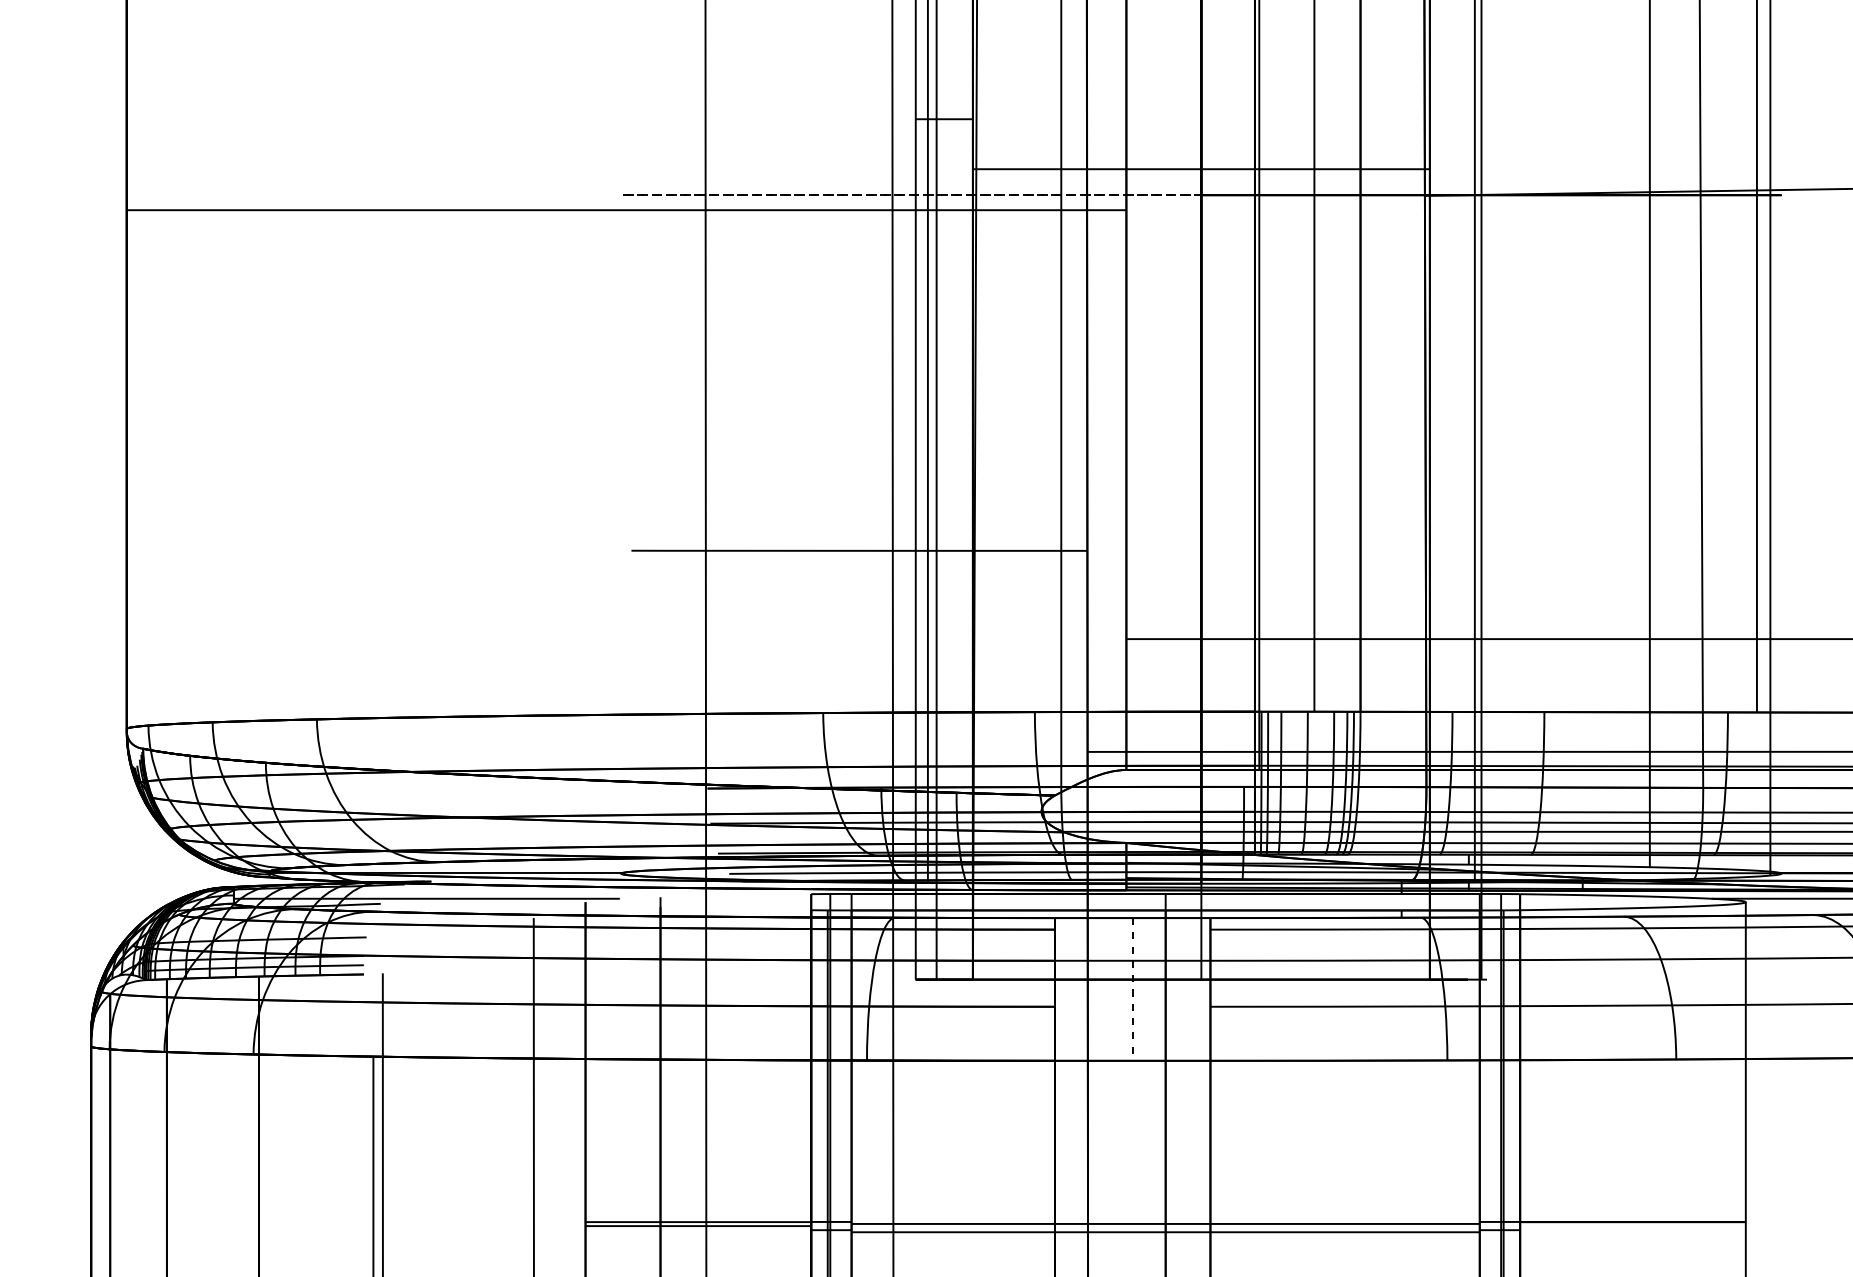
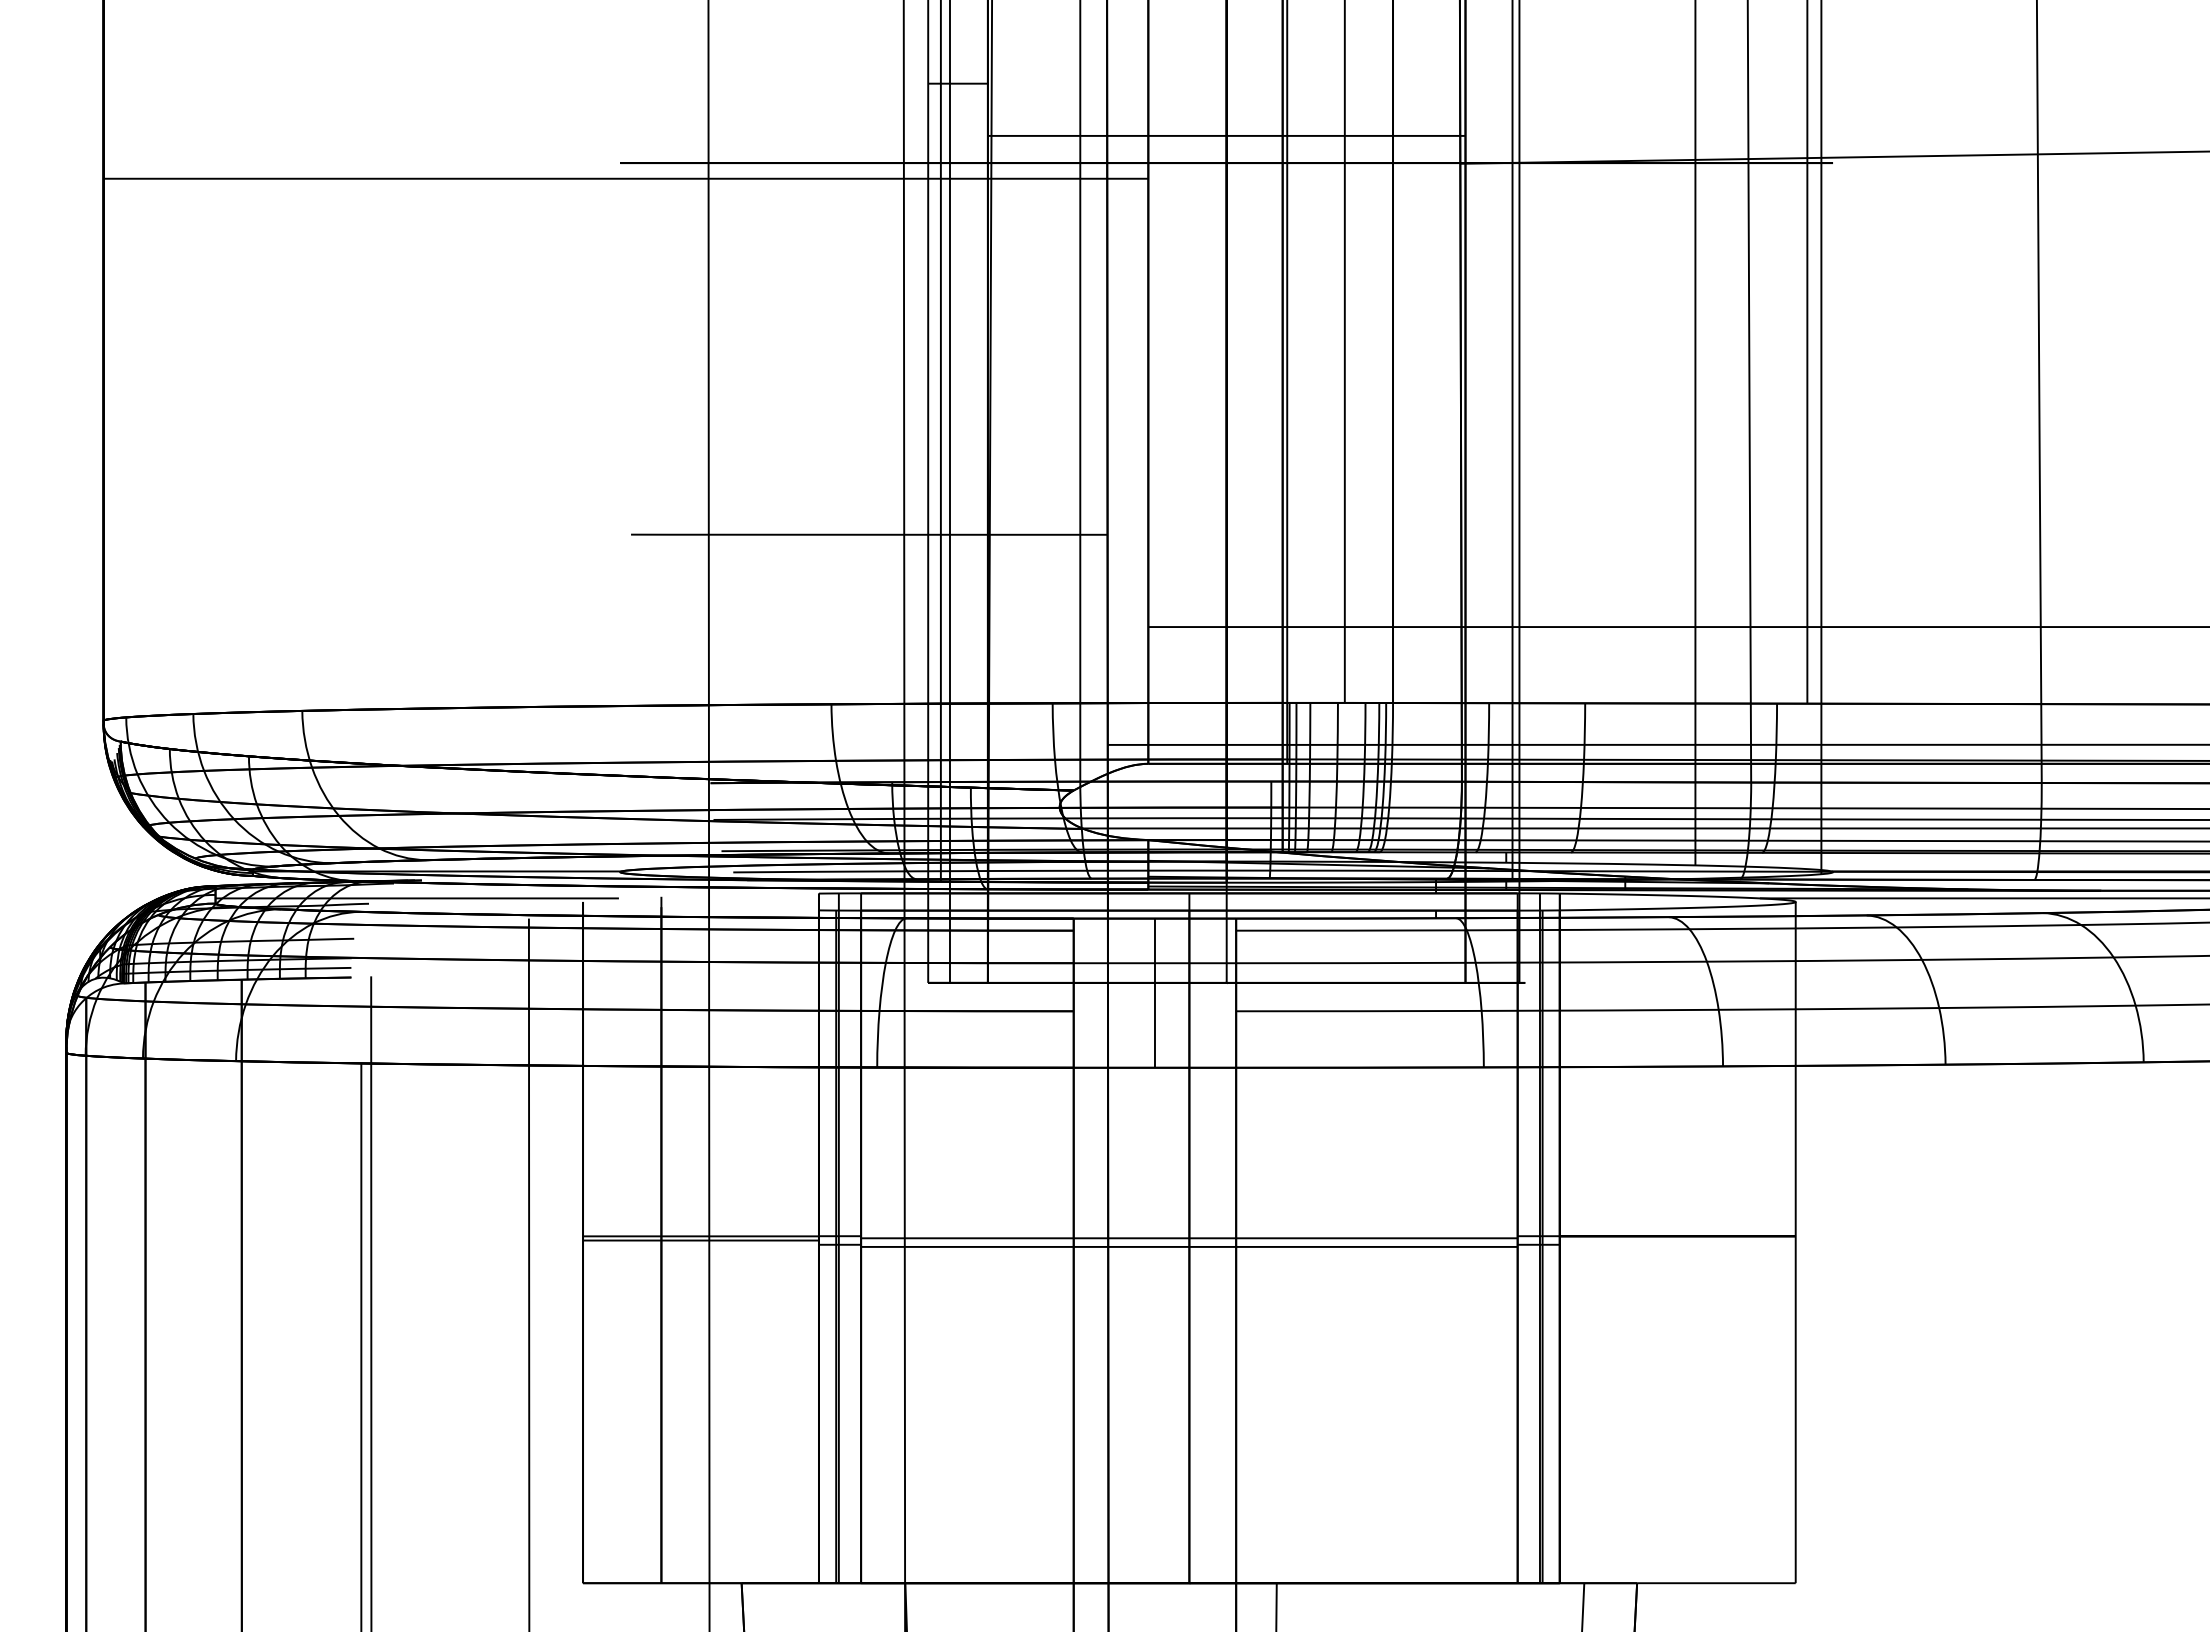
arc: (621, 195) -> (620, 163), dashed -> solid
arc: (1132, 984) -> (1154, 988), dashed -> solid

